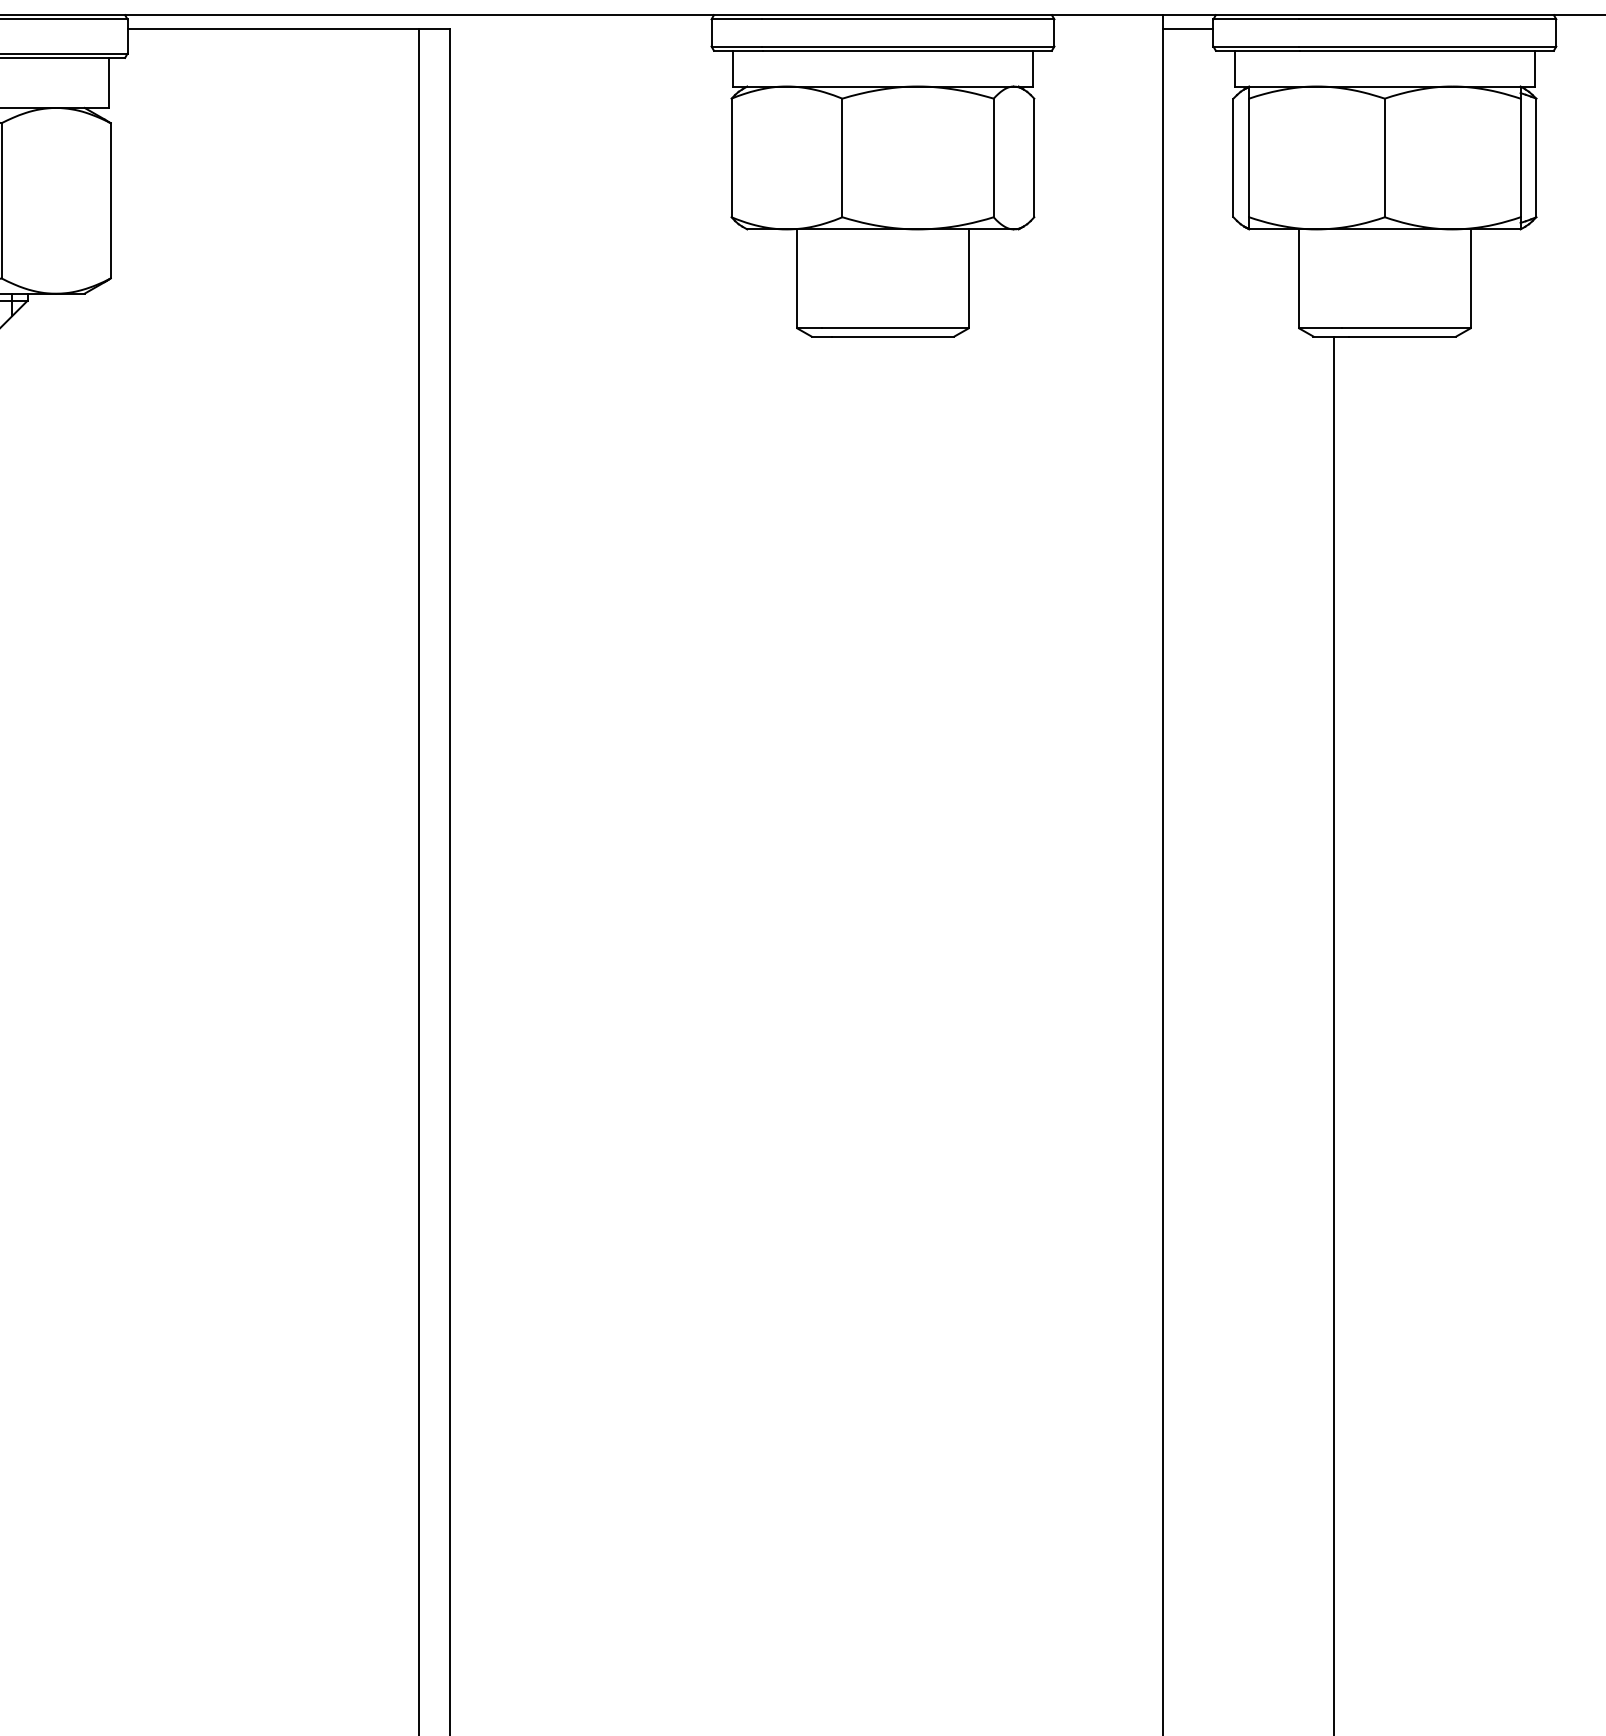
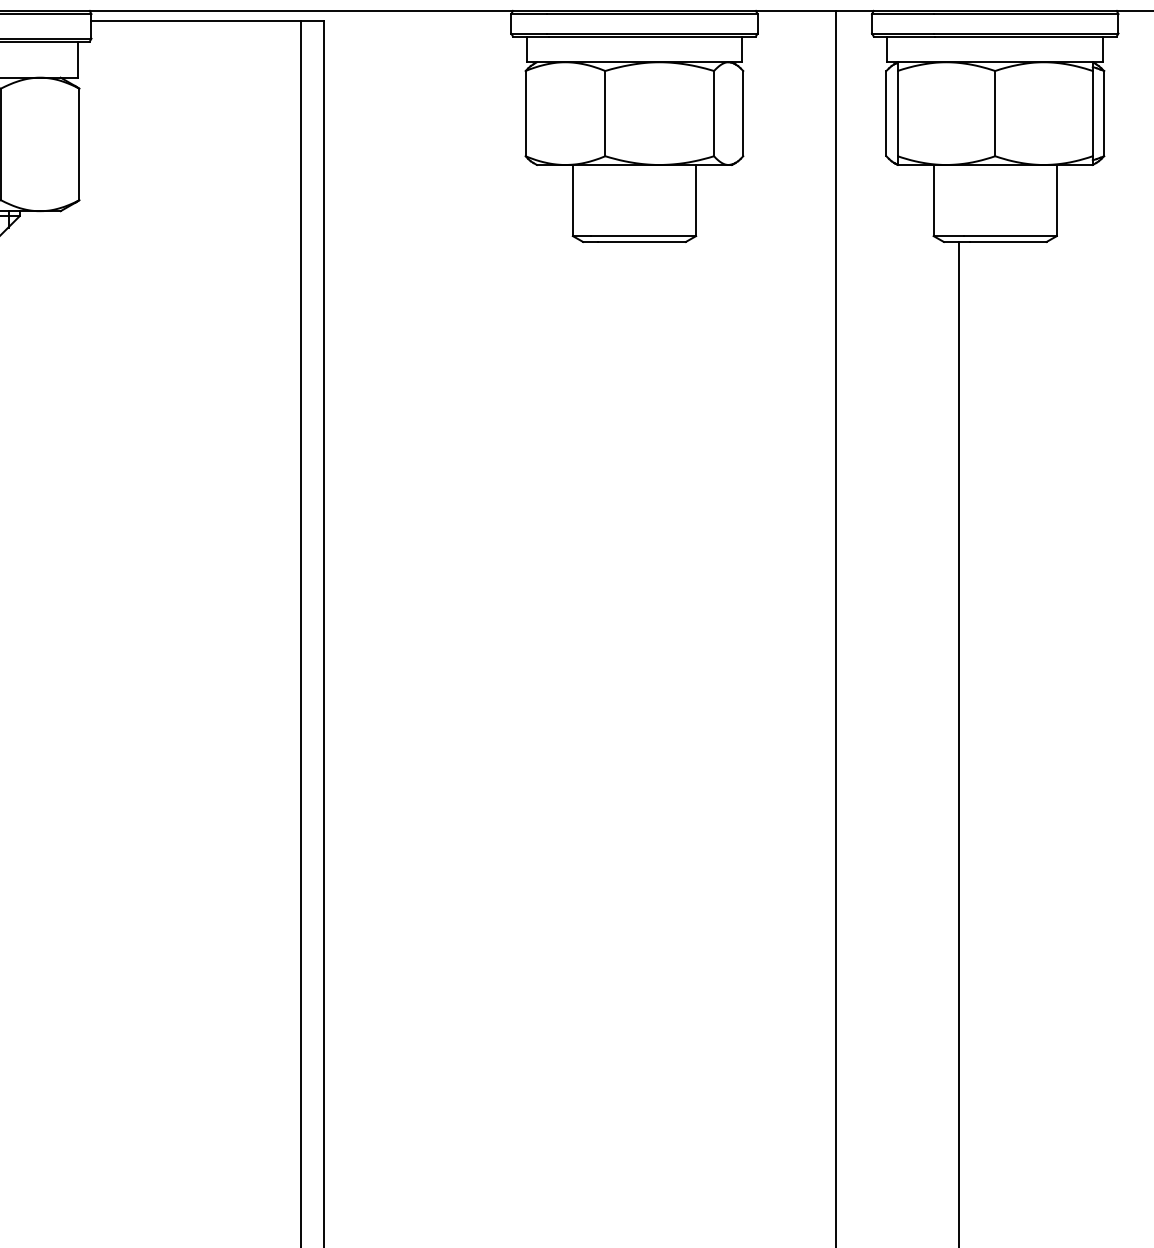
line: (1187, 29) -> (853, 21), removed

